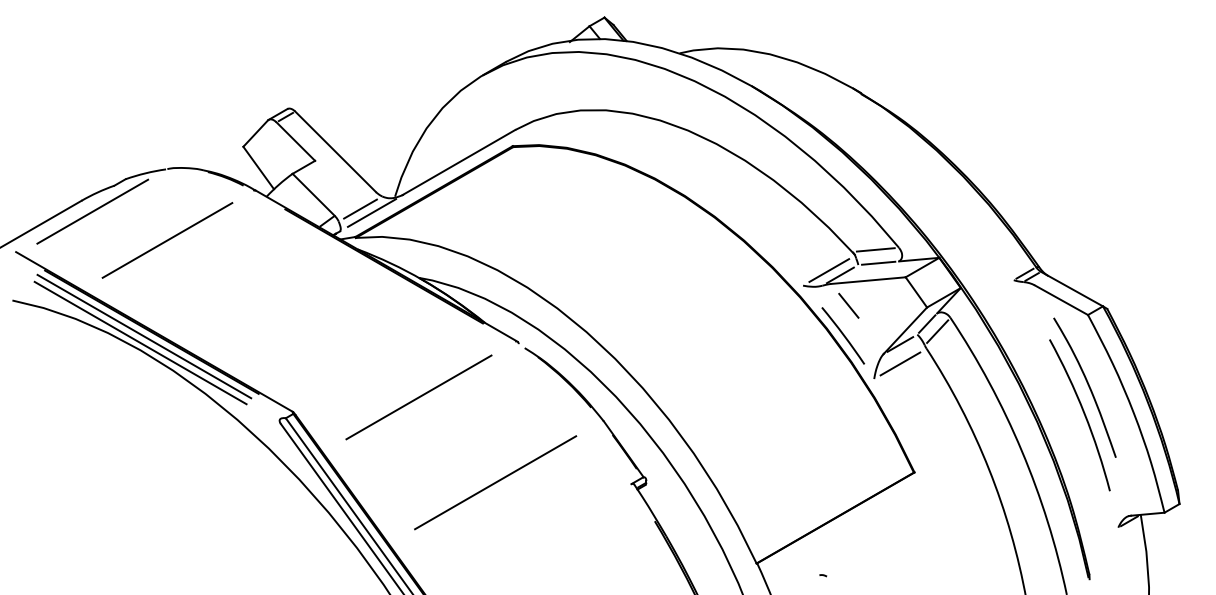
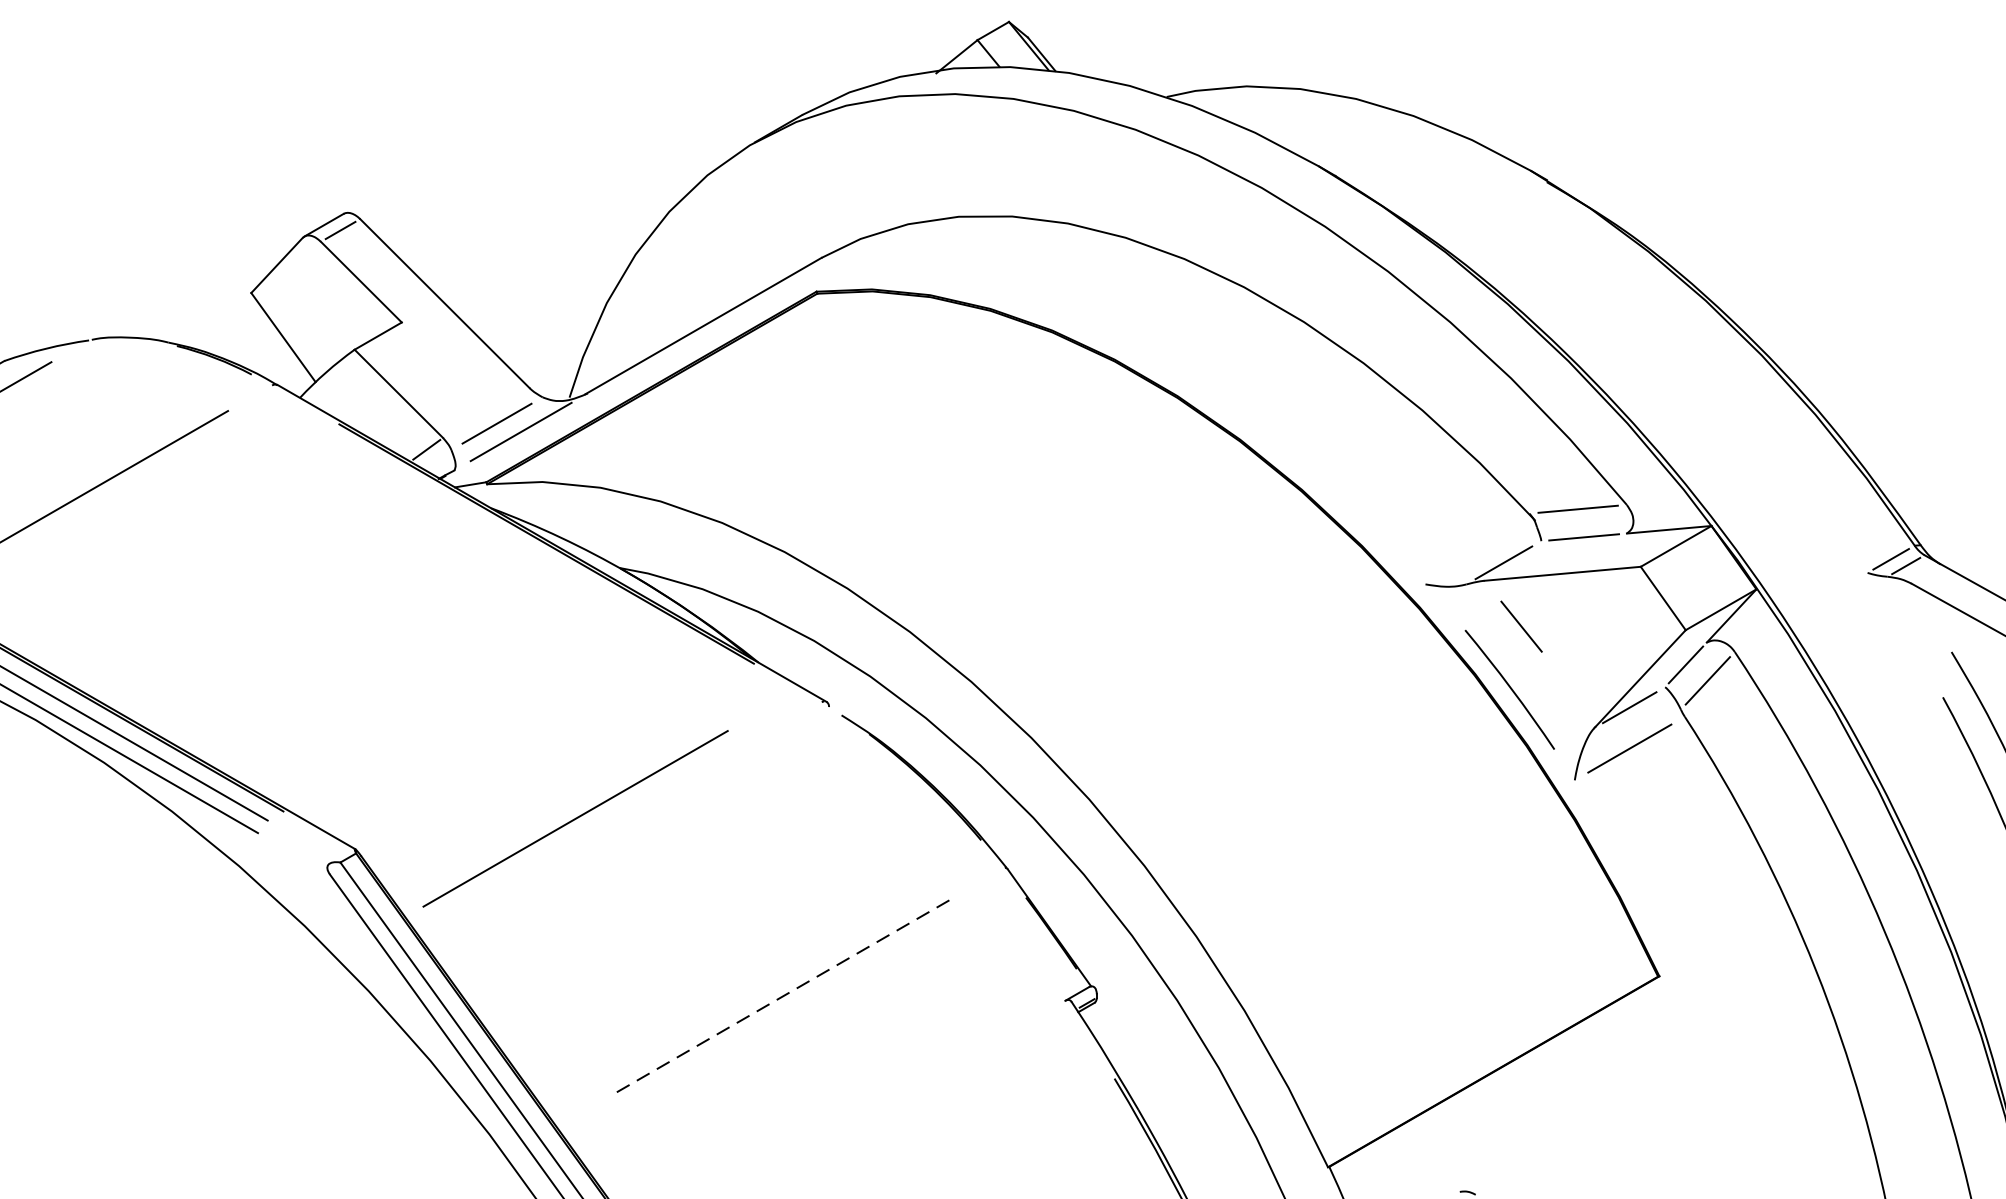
line: (829, 270) -> (1480, 552), removed
line: (418, 397) -> (574, 818), moved
line: (495, 482) -> (780, 997), solid -> dashed

